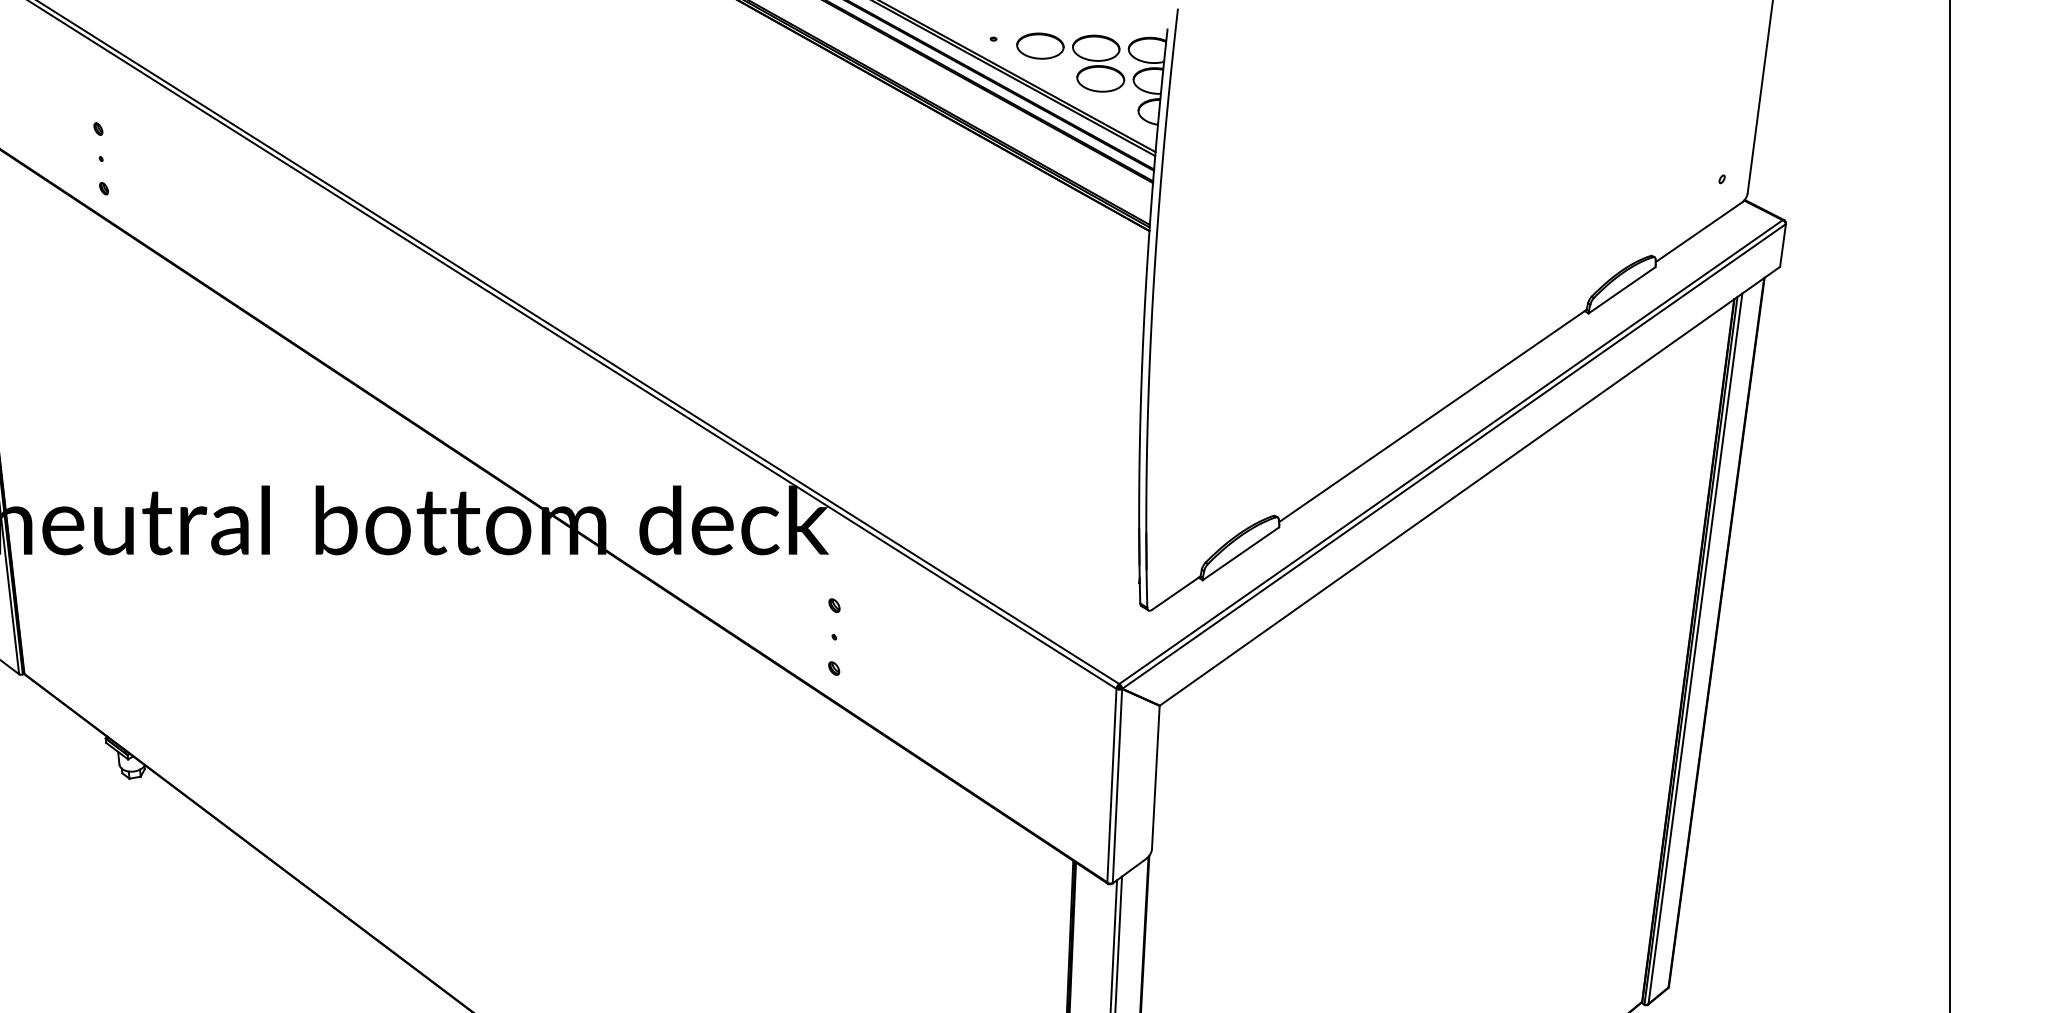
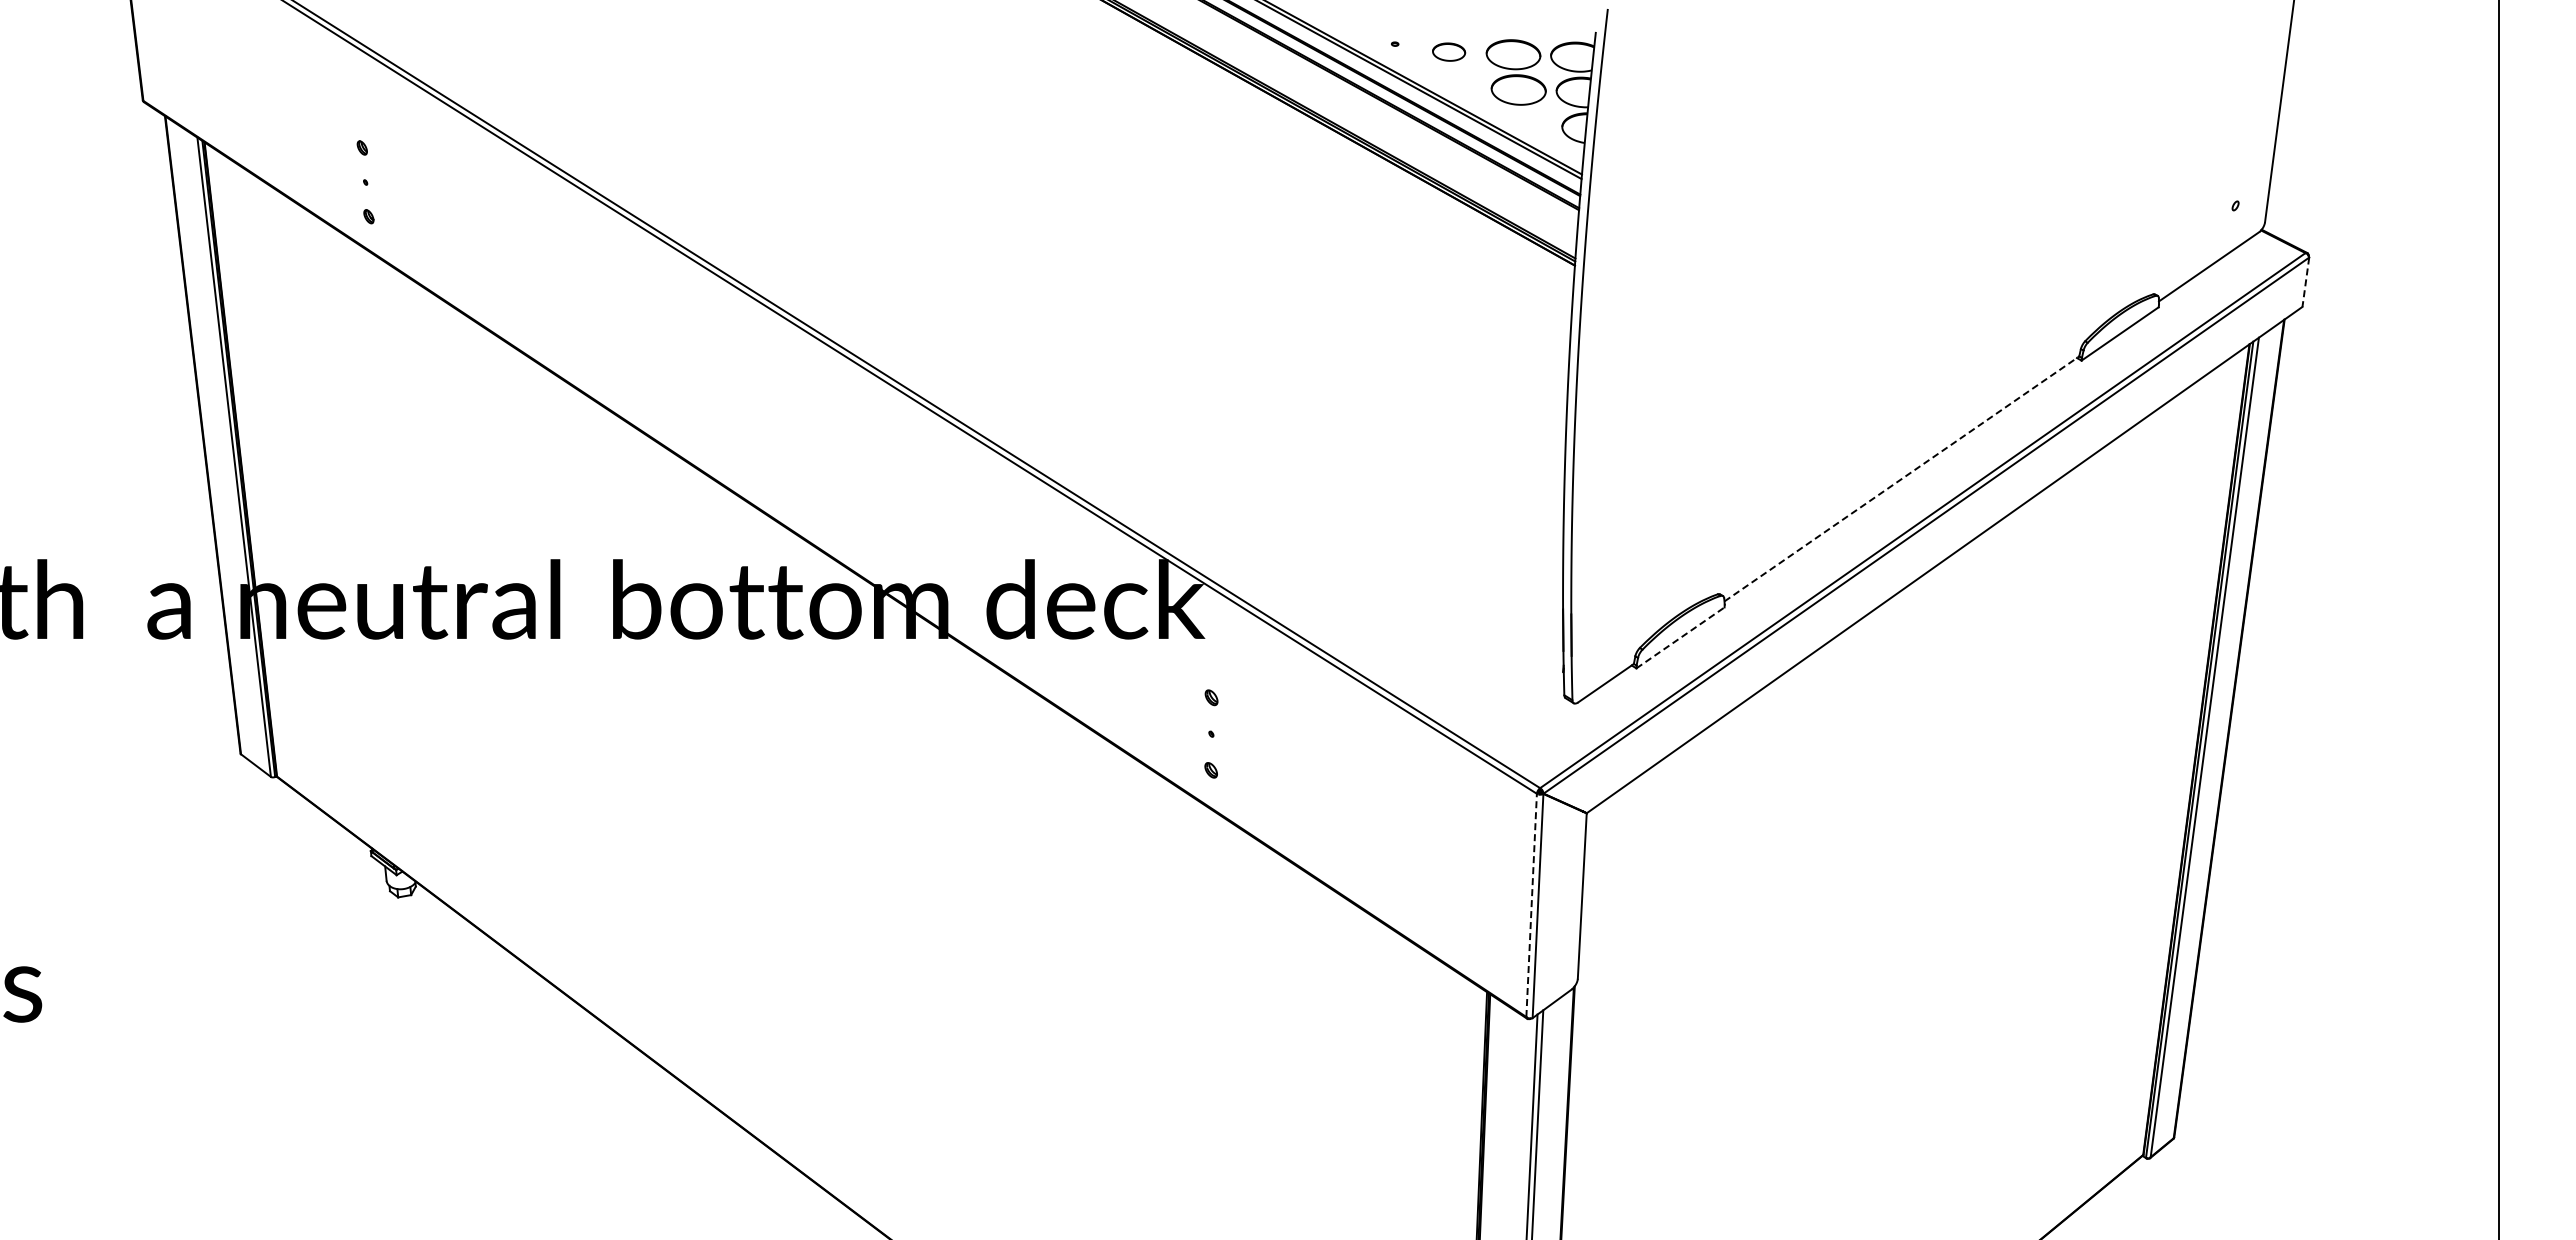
part: (1039, 45) -> (1448, 51), size x0.6
line: (1782, 245) -> (2305, 282), solid -> dashed
line: (1432, 415) -> (1901, 478), solid -> dashed
line: (1240, 553) -> (1680, 637), solid -> dashed
line: (1111, 785) -> (1531, 905), solid -> dashed

